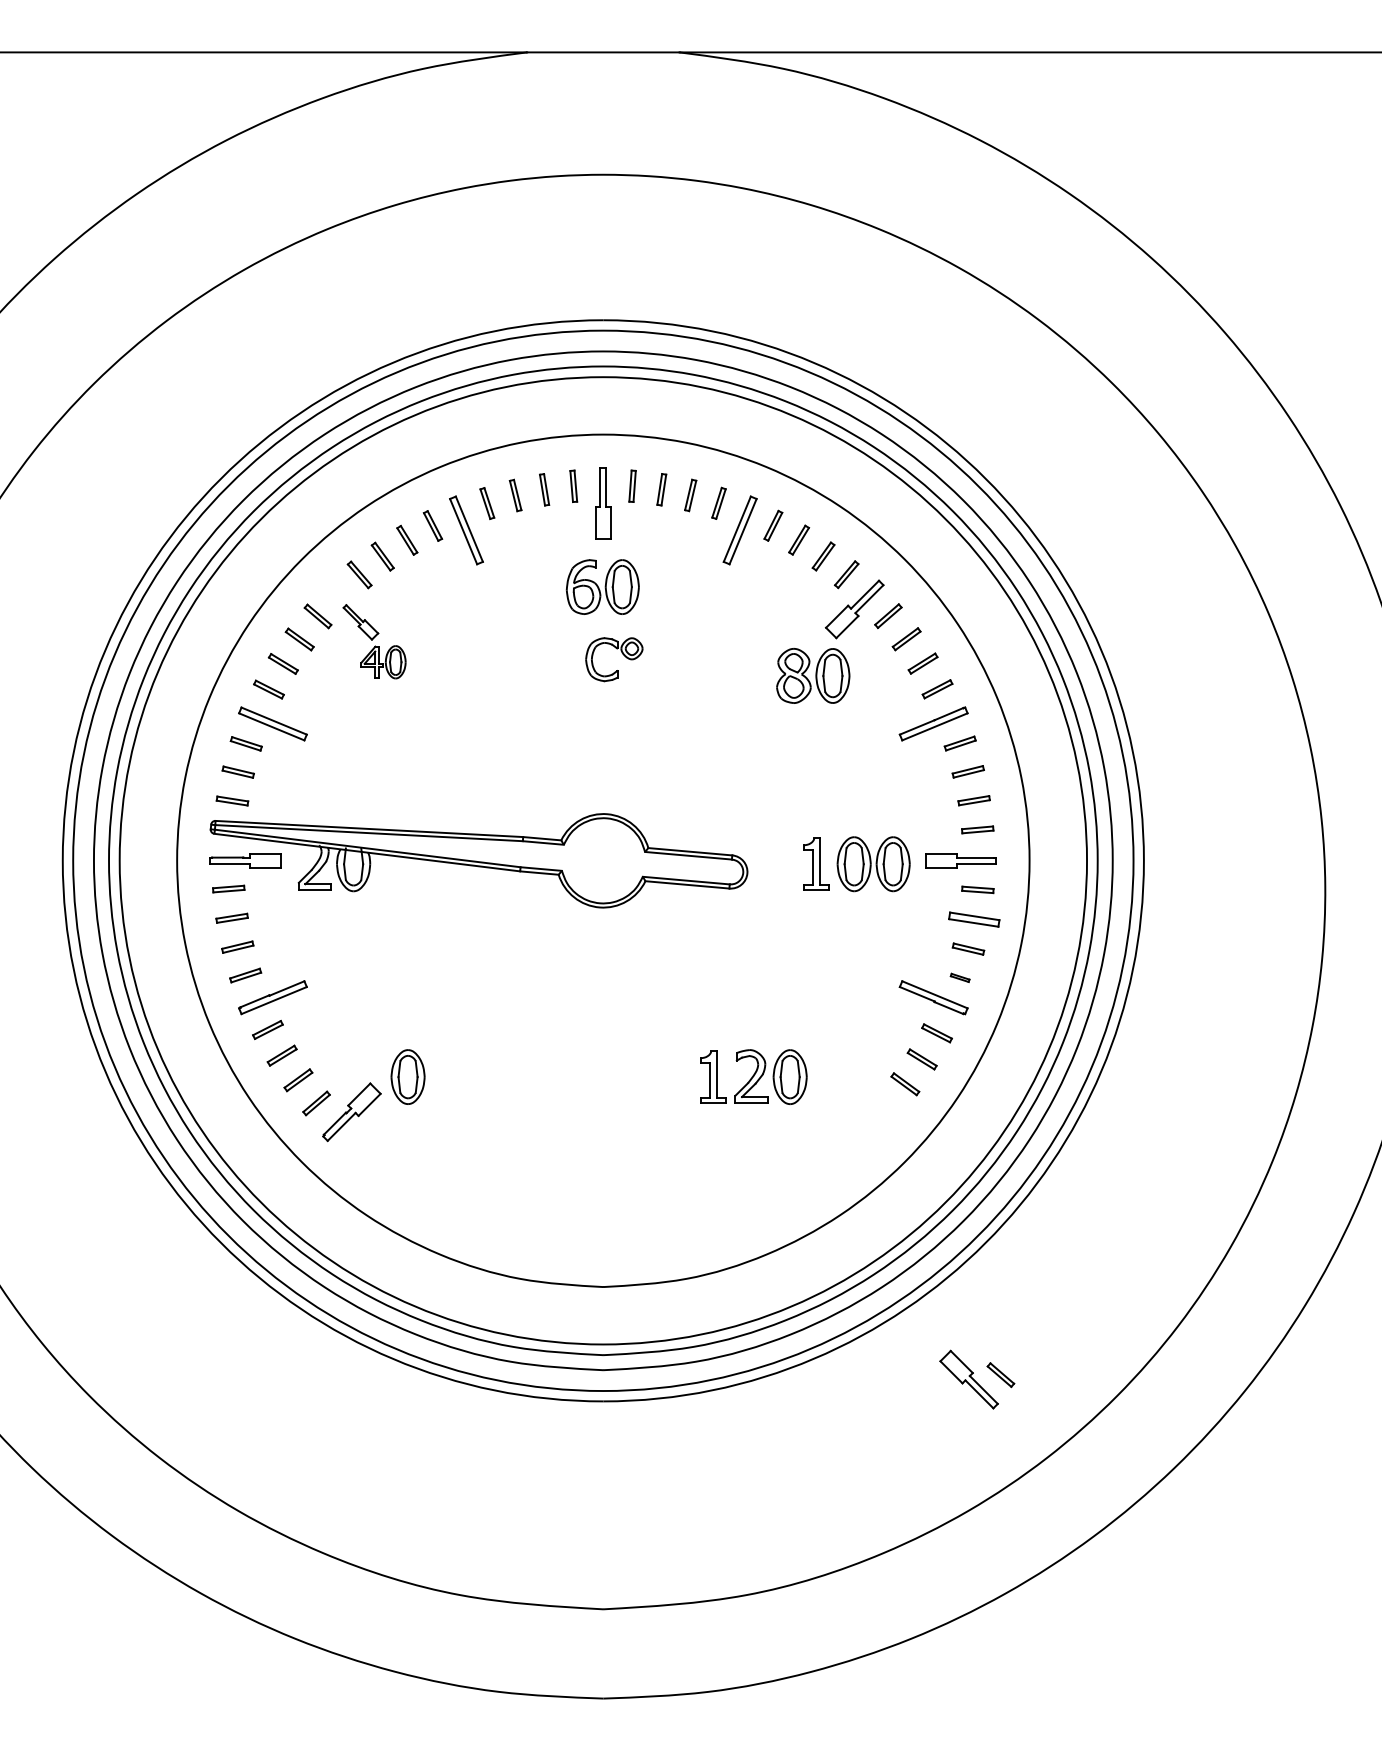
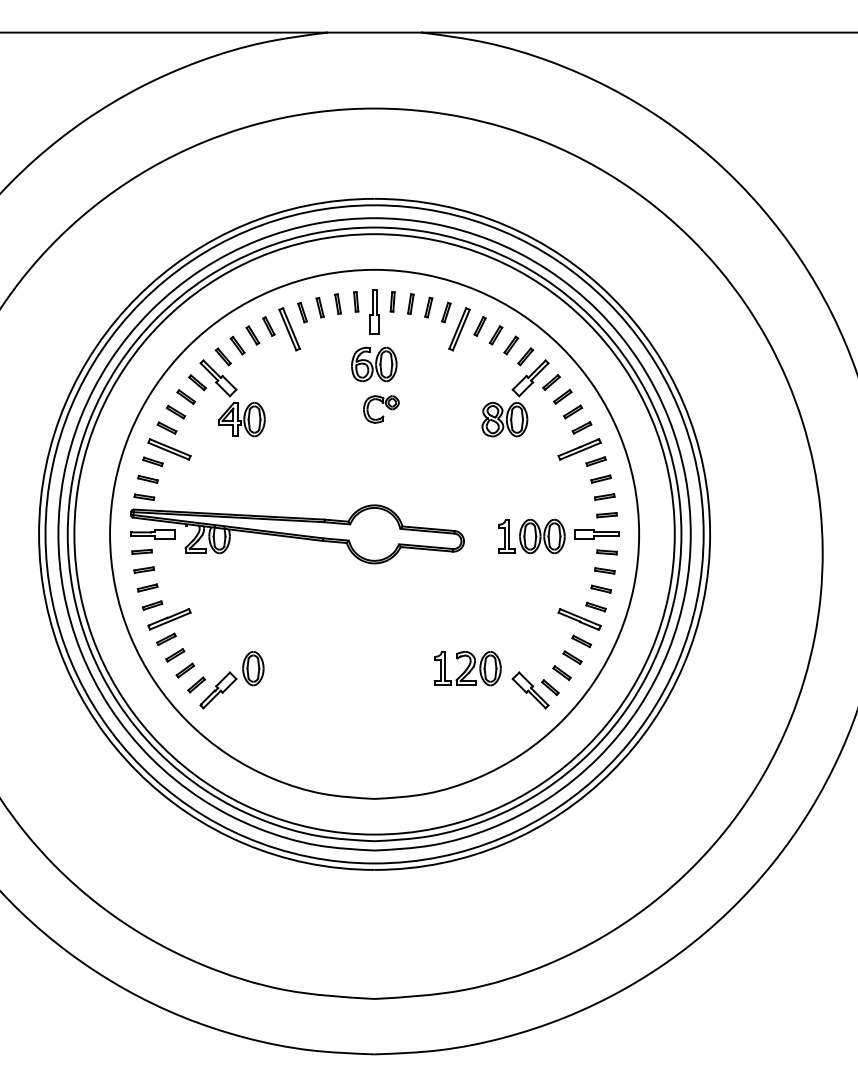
part: (374, 641) -> (232, 398), size x1.67
part: (973, 918) -> (604, 570), size x0.62
part: (959, 976) -> (595, 606), size x1.67
part: (976, 1379) -> (535, 690), moved

